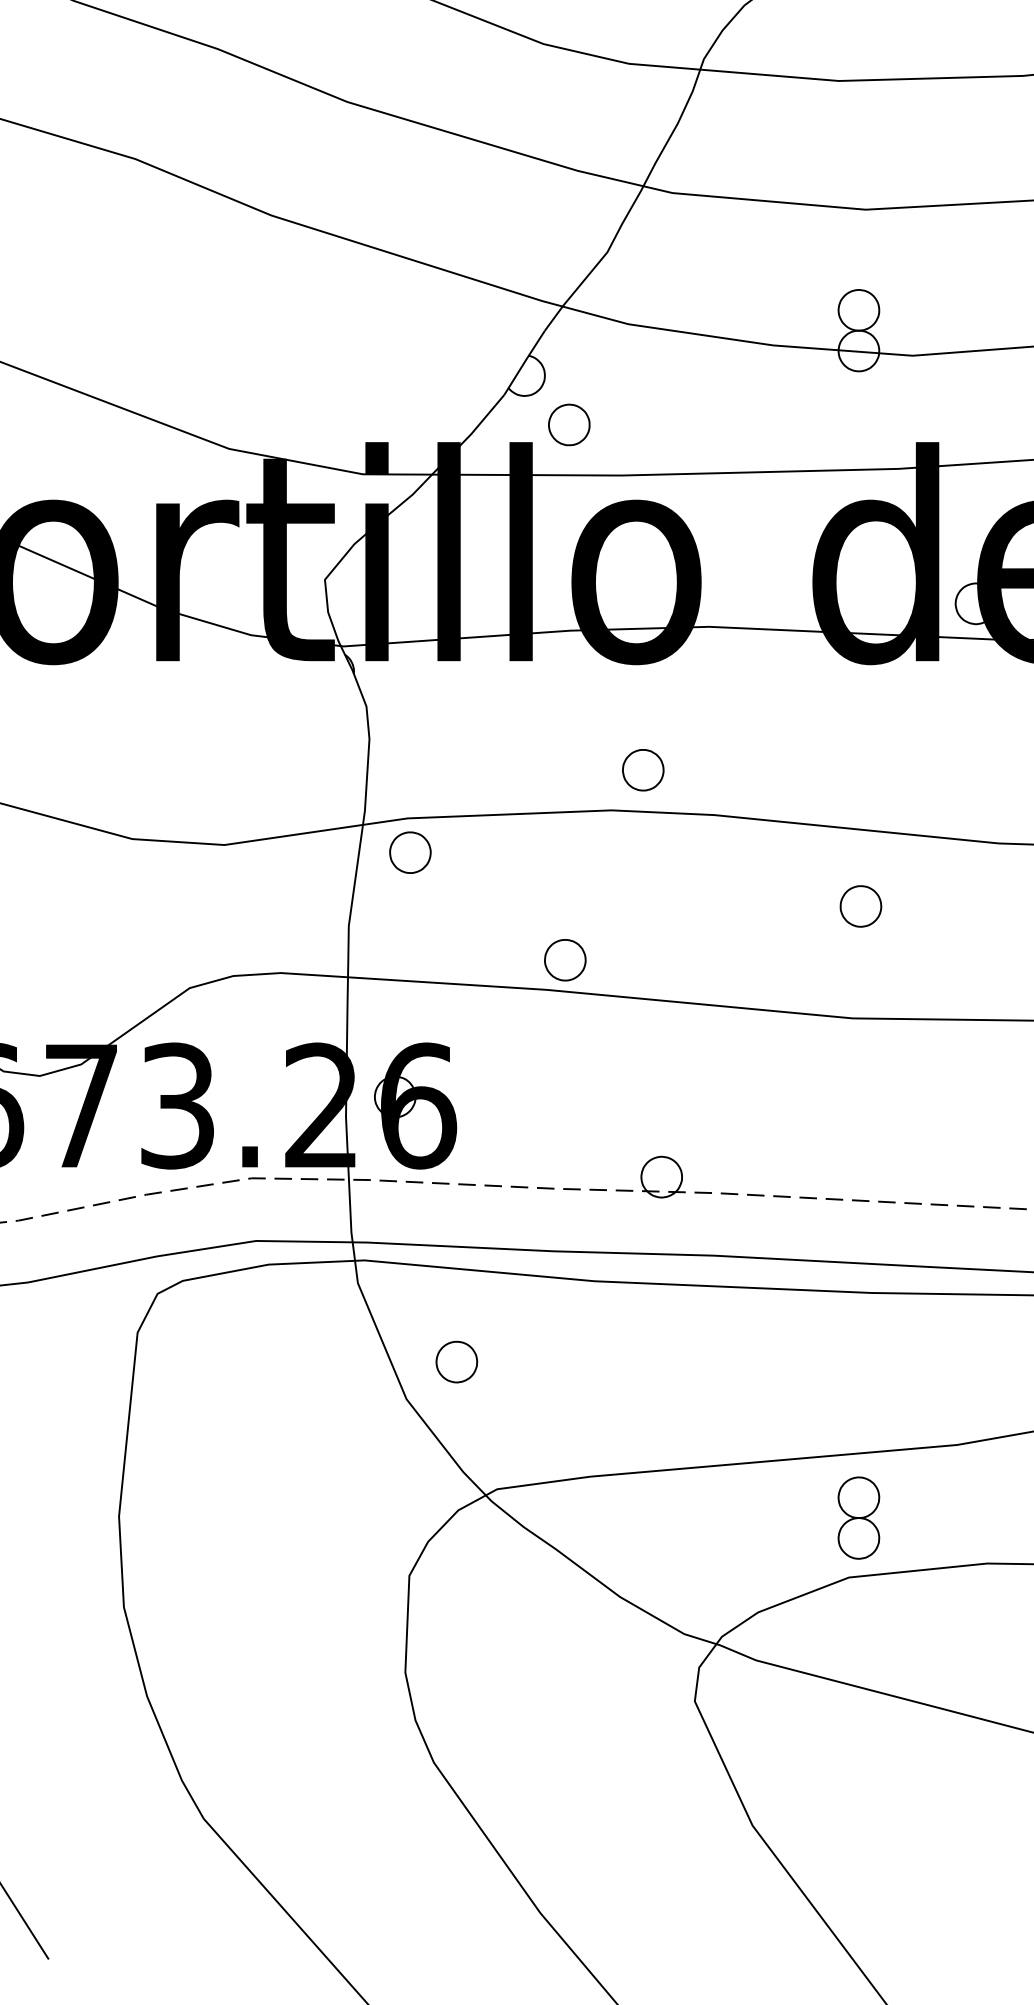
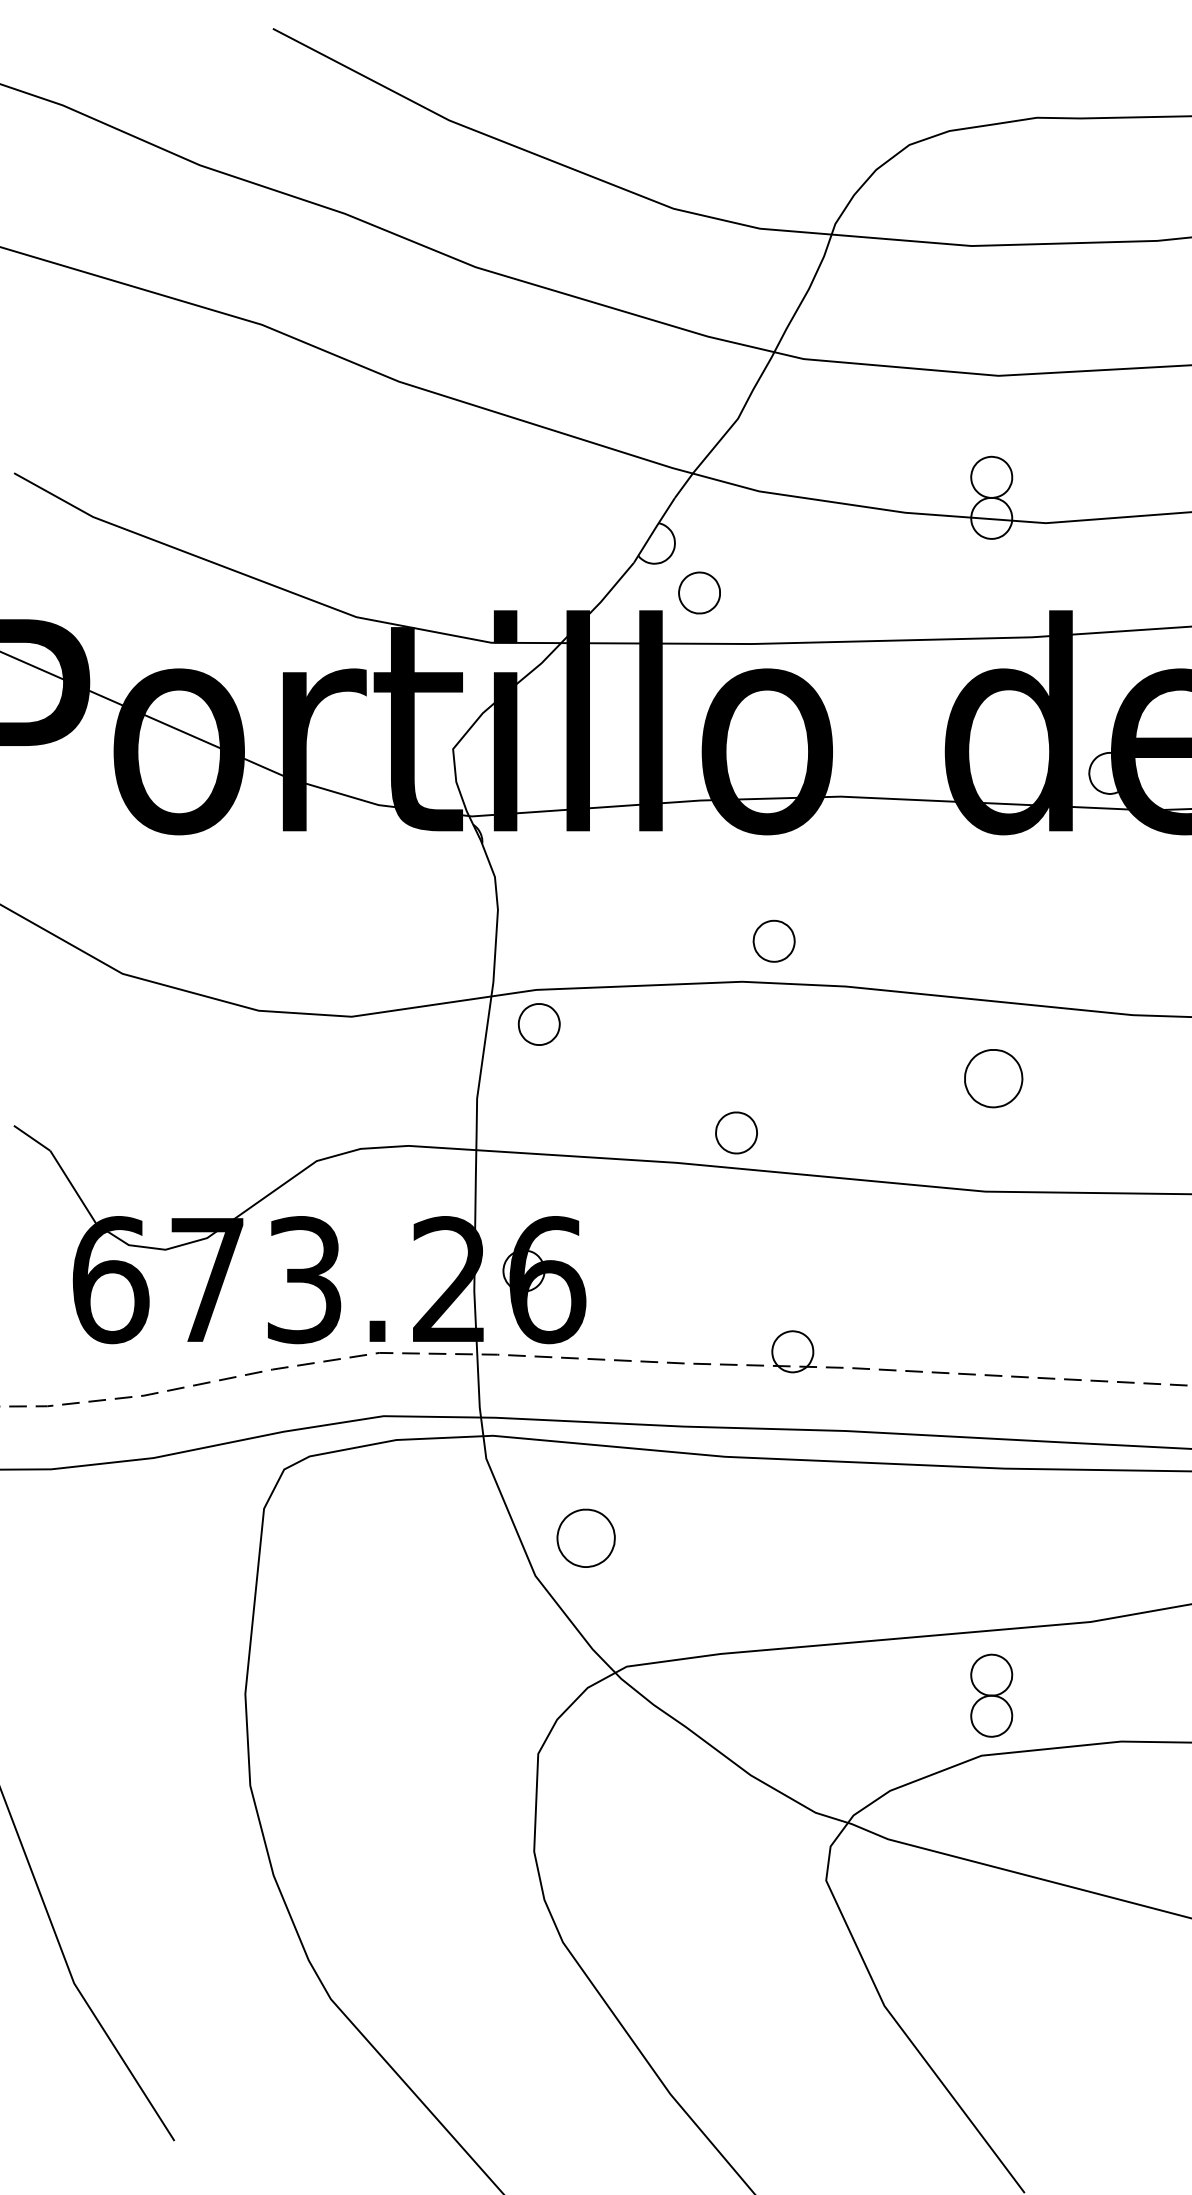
part: (860, 906) -> (993, 1078), size x1.4
part: (565, 959) -> (736, 1132), moved
part: (456, 1362) -> (585, 1538), size x1.4

